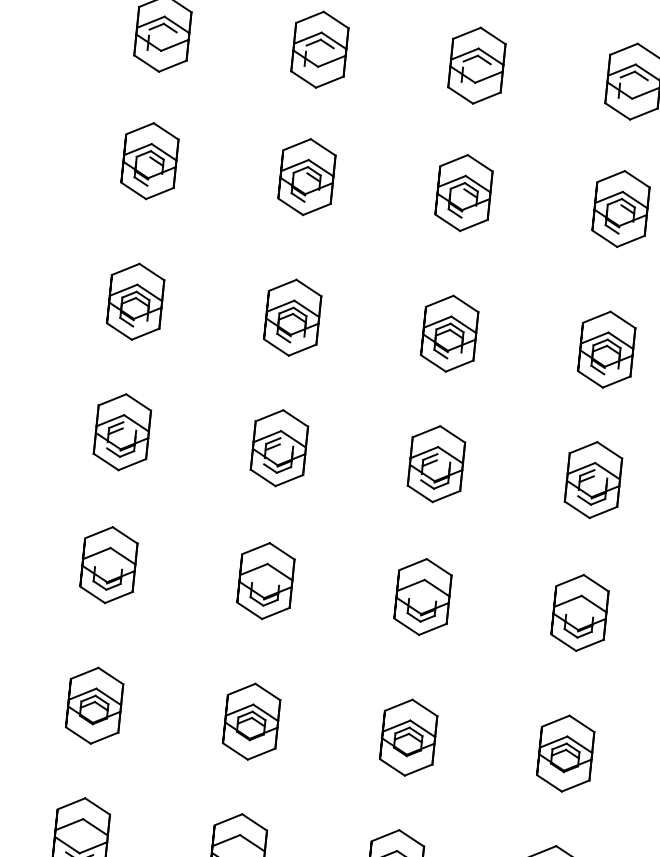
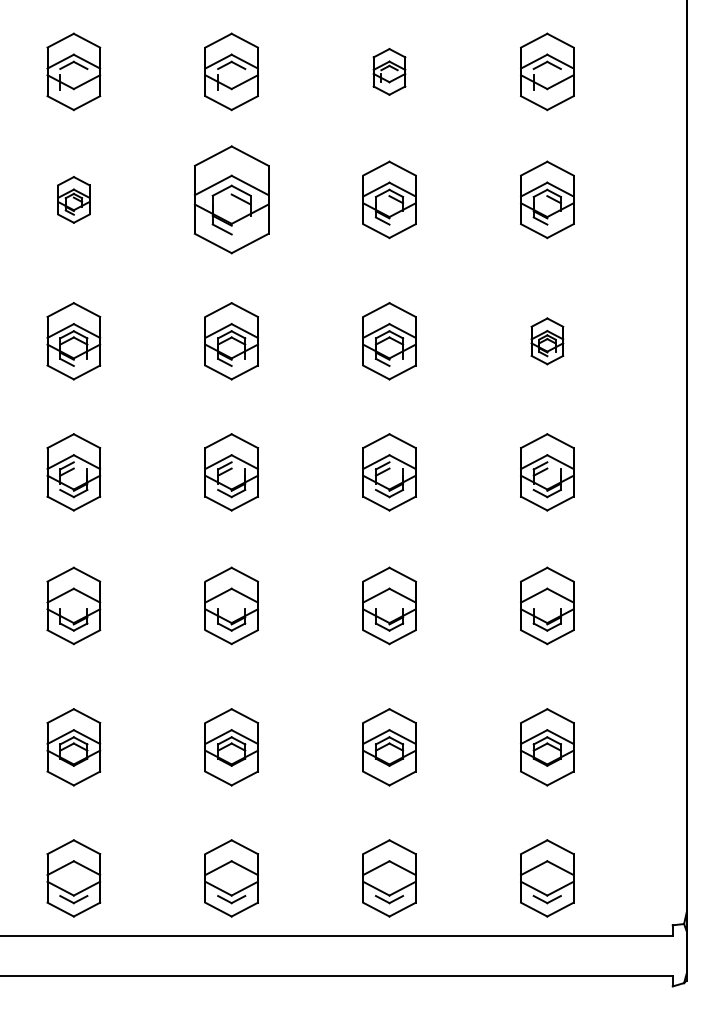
part: (476, 65) -> (389, 71), size x0.6
part: (149, 160) -> (73, 199), size x0.6
part: (306, 176) -> (231, 199), size x1.4
part: (606, 349) -> (547, 341), size x0.6

